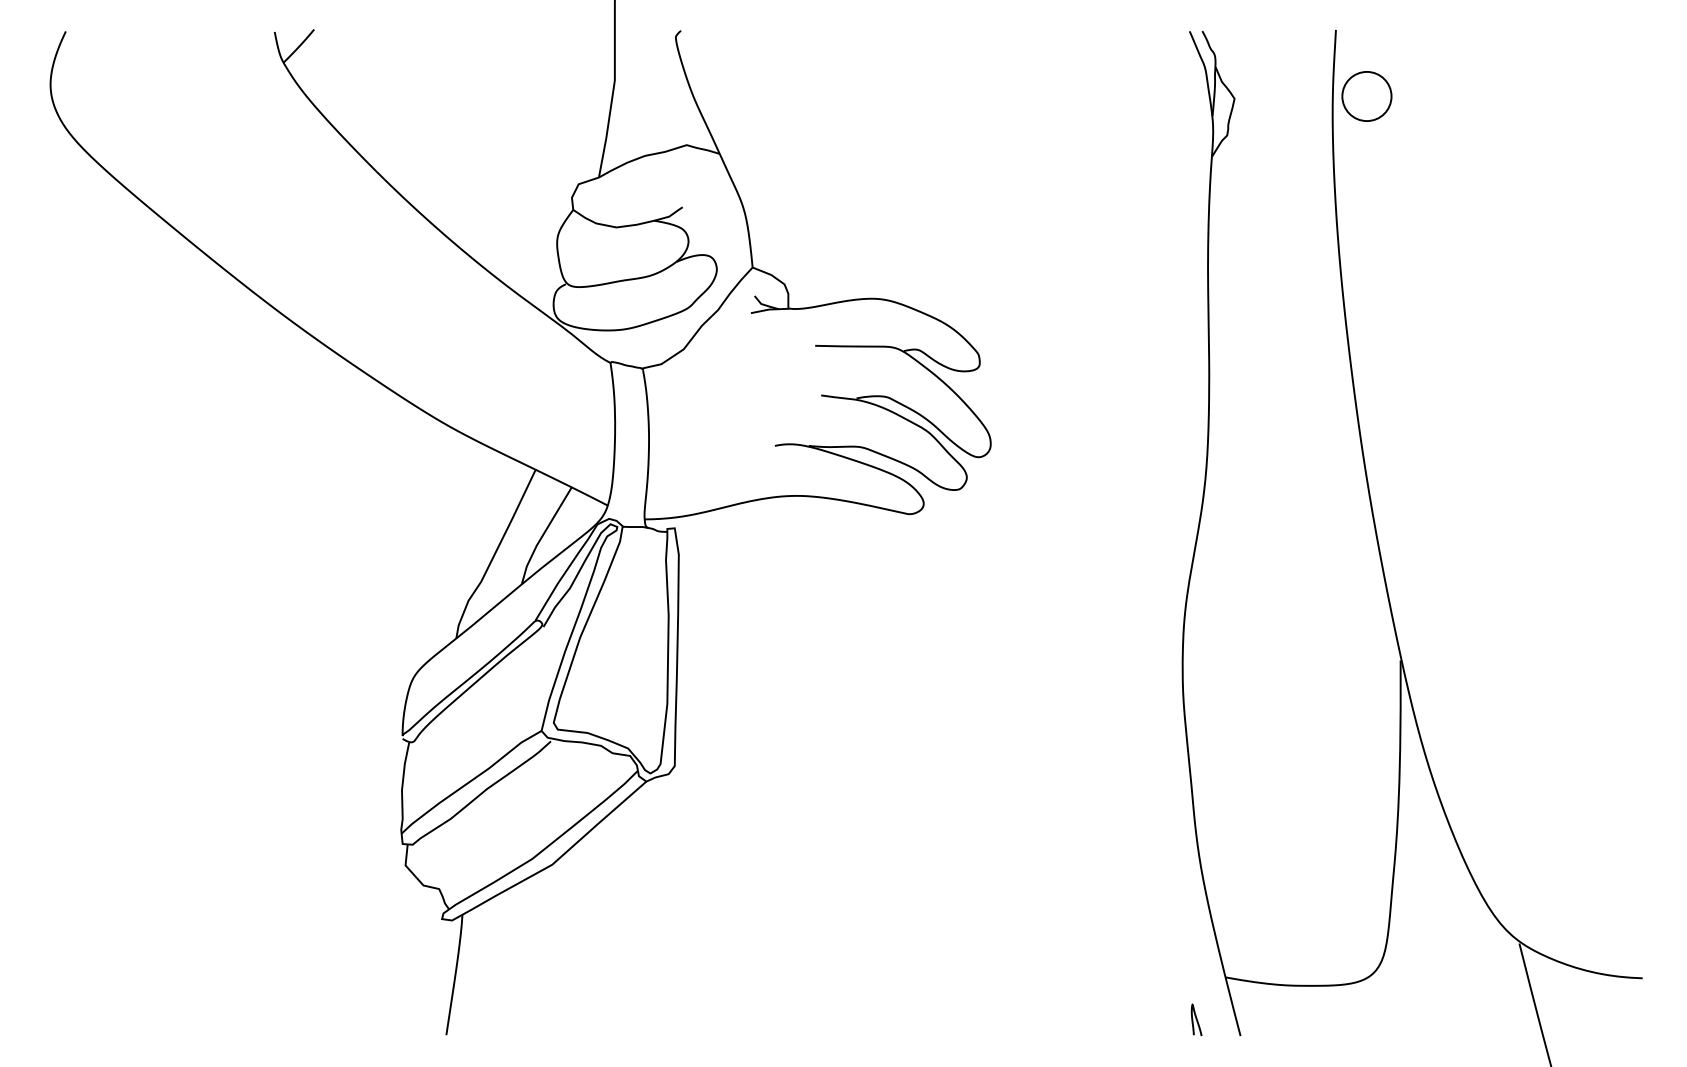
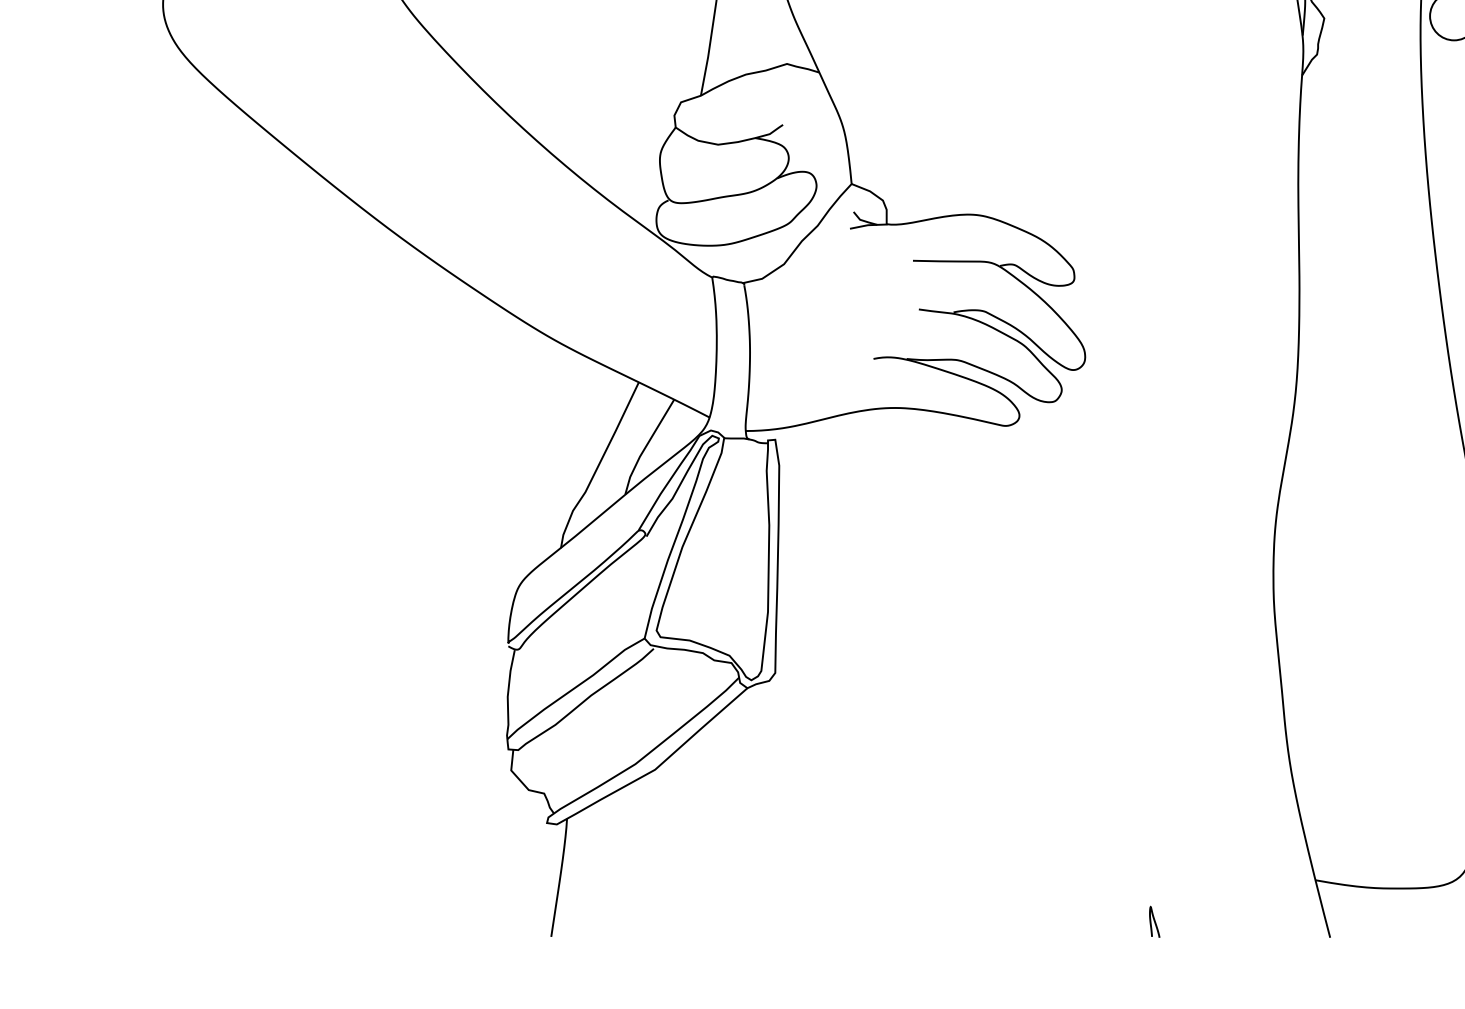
curve: (1196, 1019) -> (1154, 921), moved

